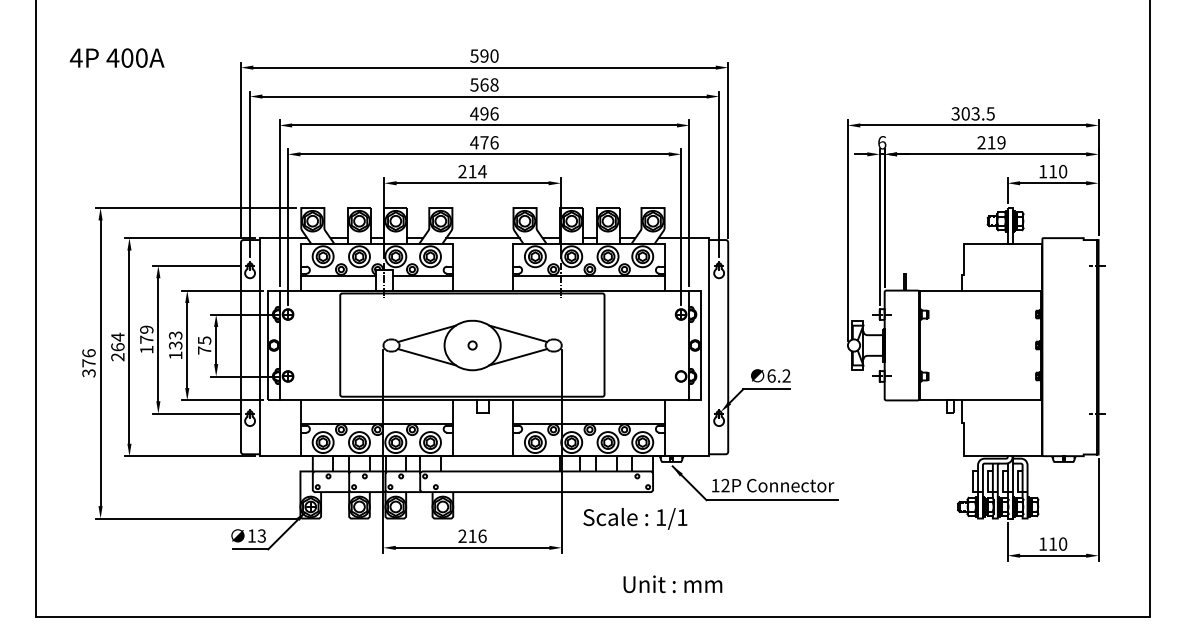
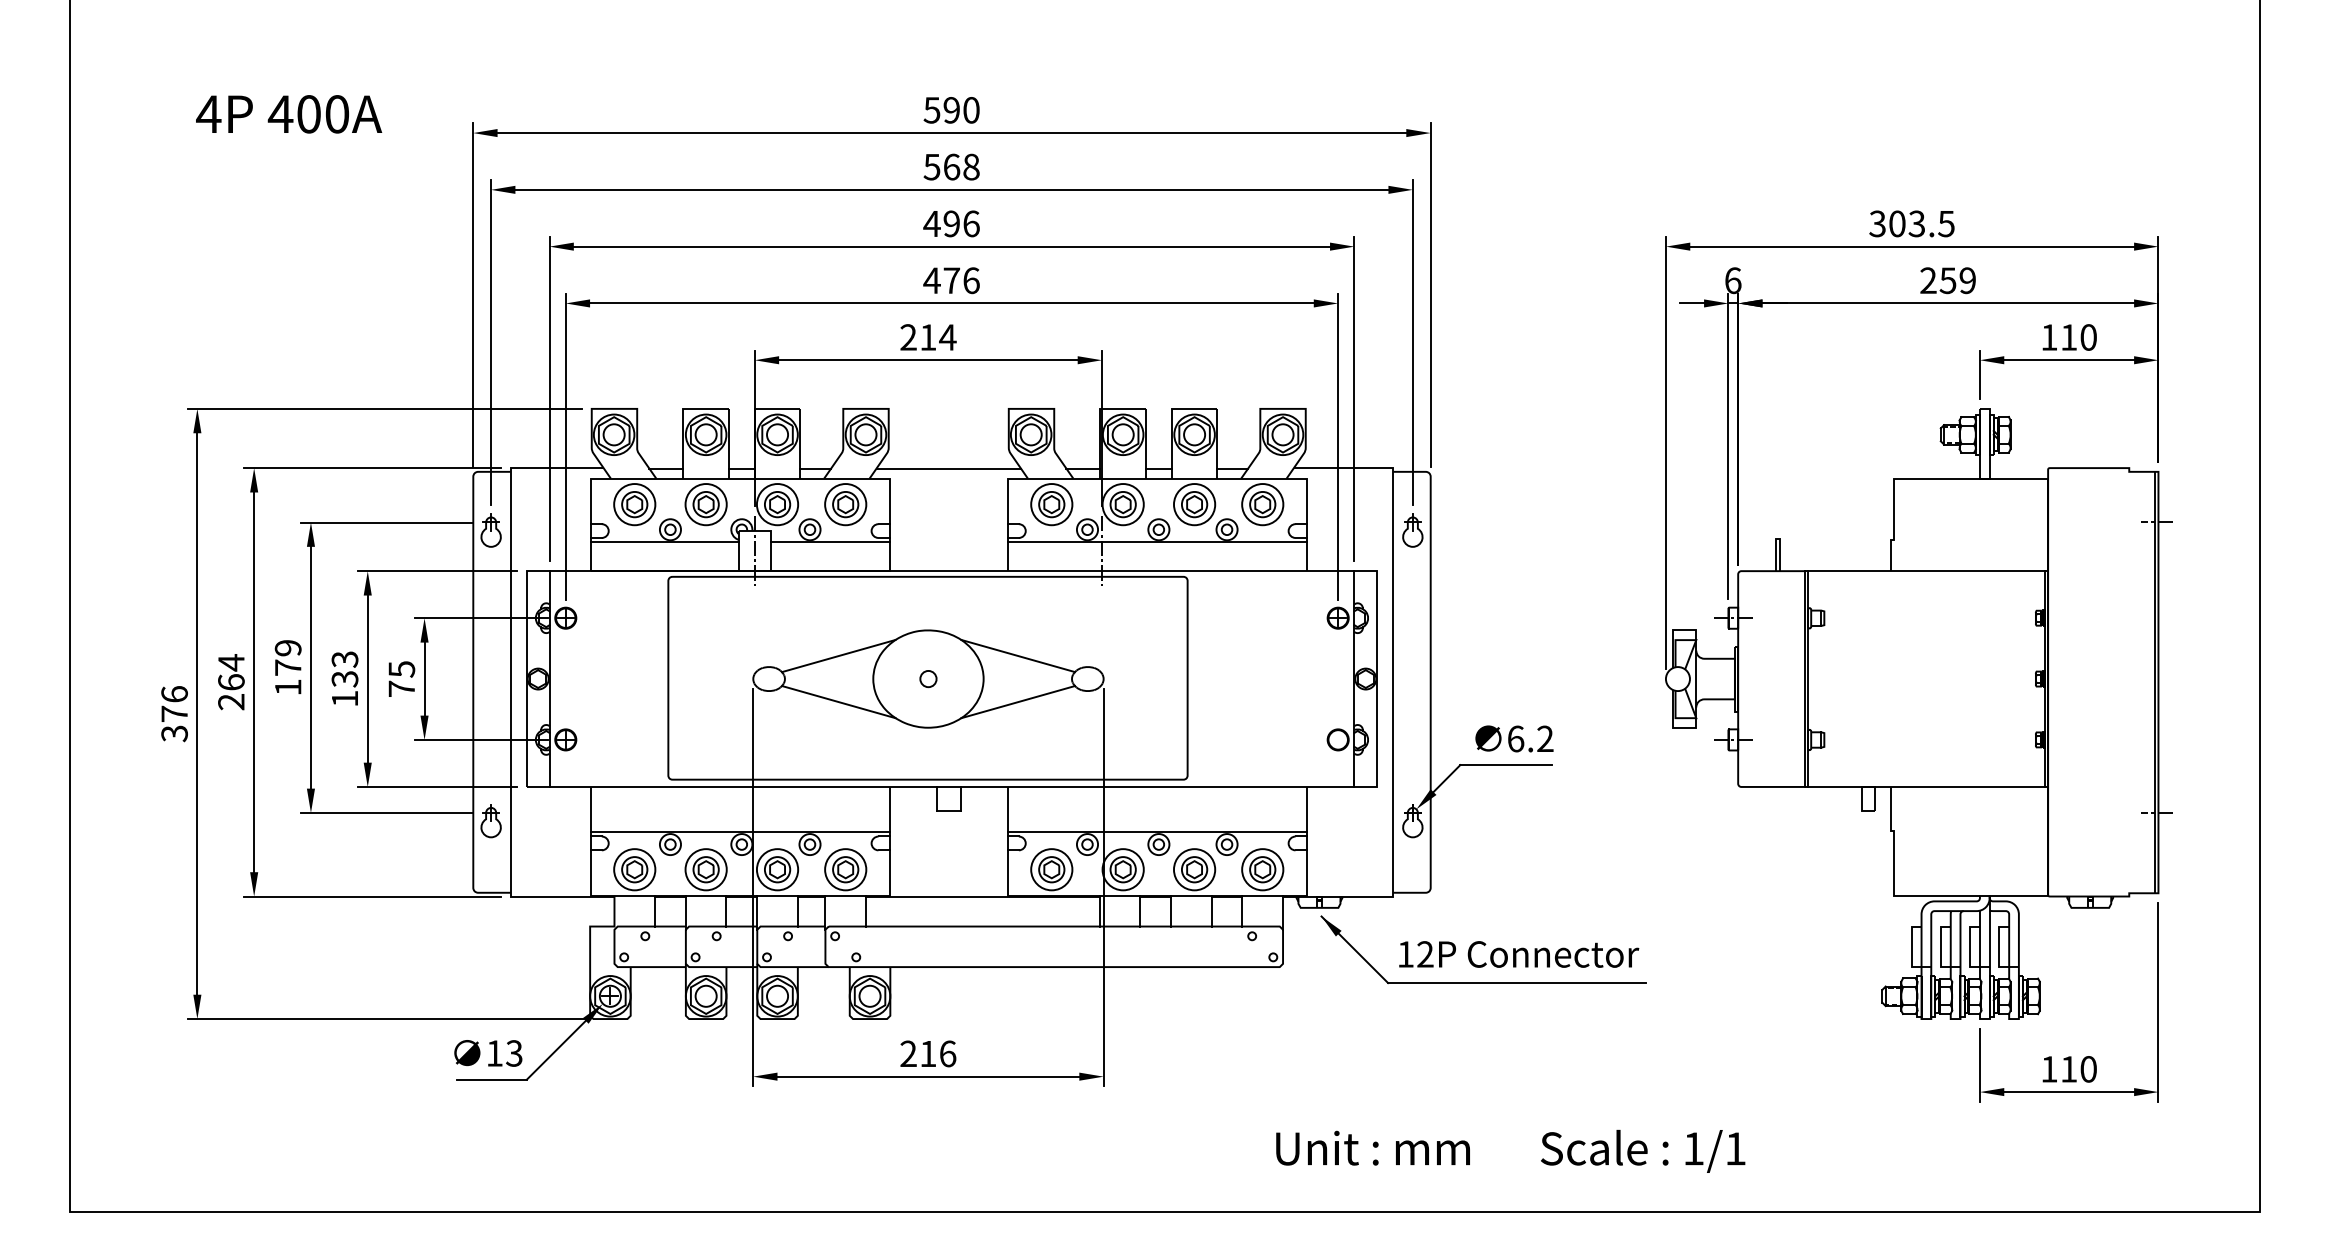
text: (116, 57) -> (287, 113), moved
text: (991, 142) -> (1948, 280), 219 -> 259
text: (635, 518) -> (1643, 1150), moved
text: (672, 584) -> (1372, 1148), moved

